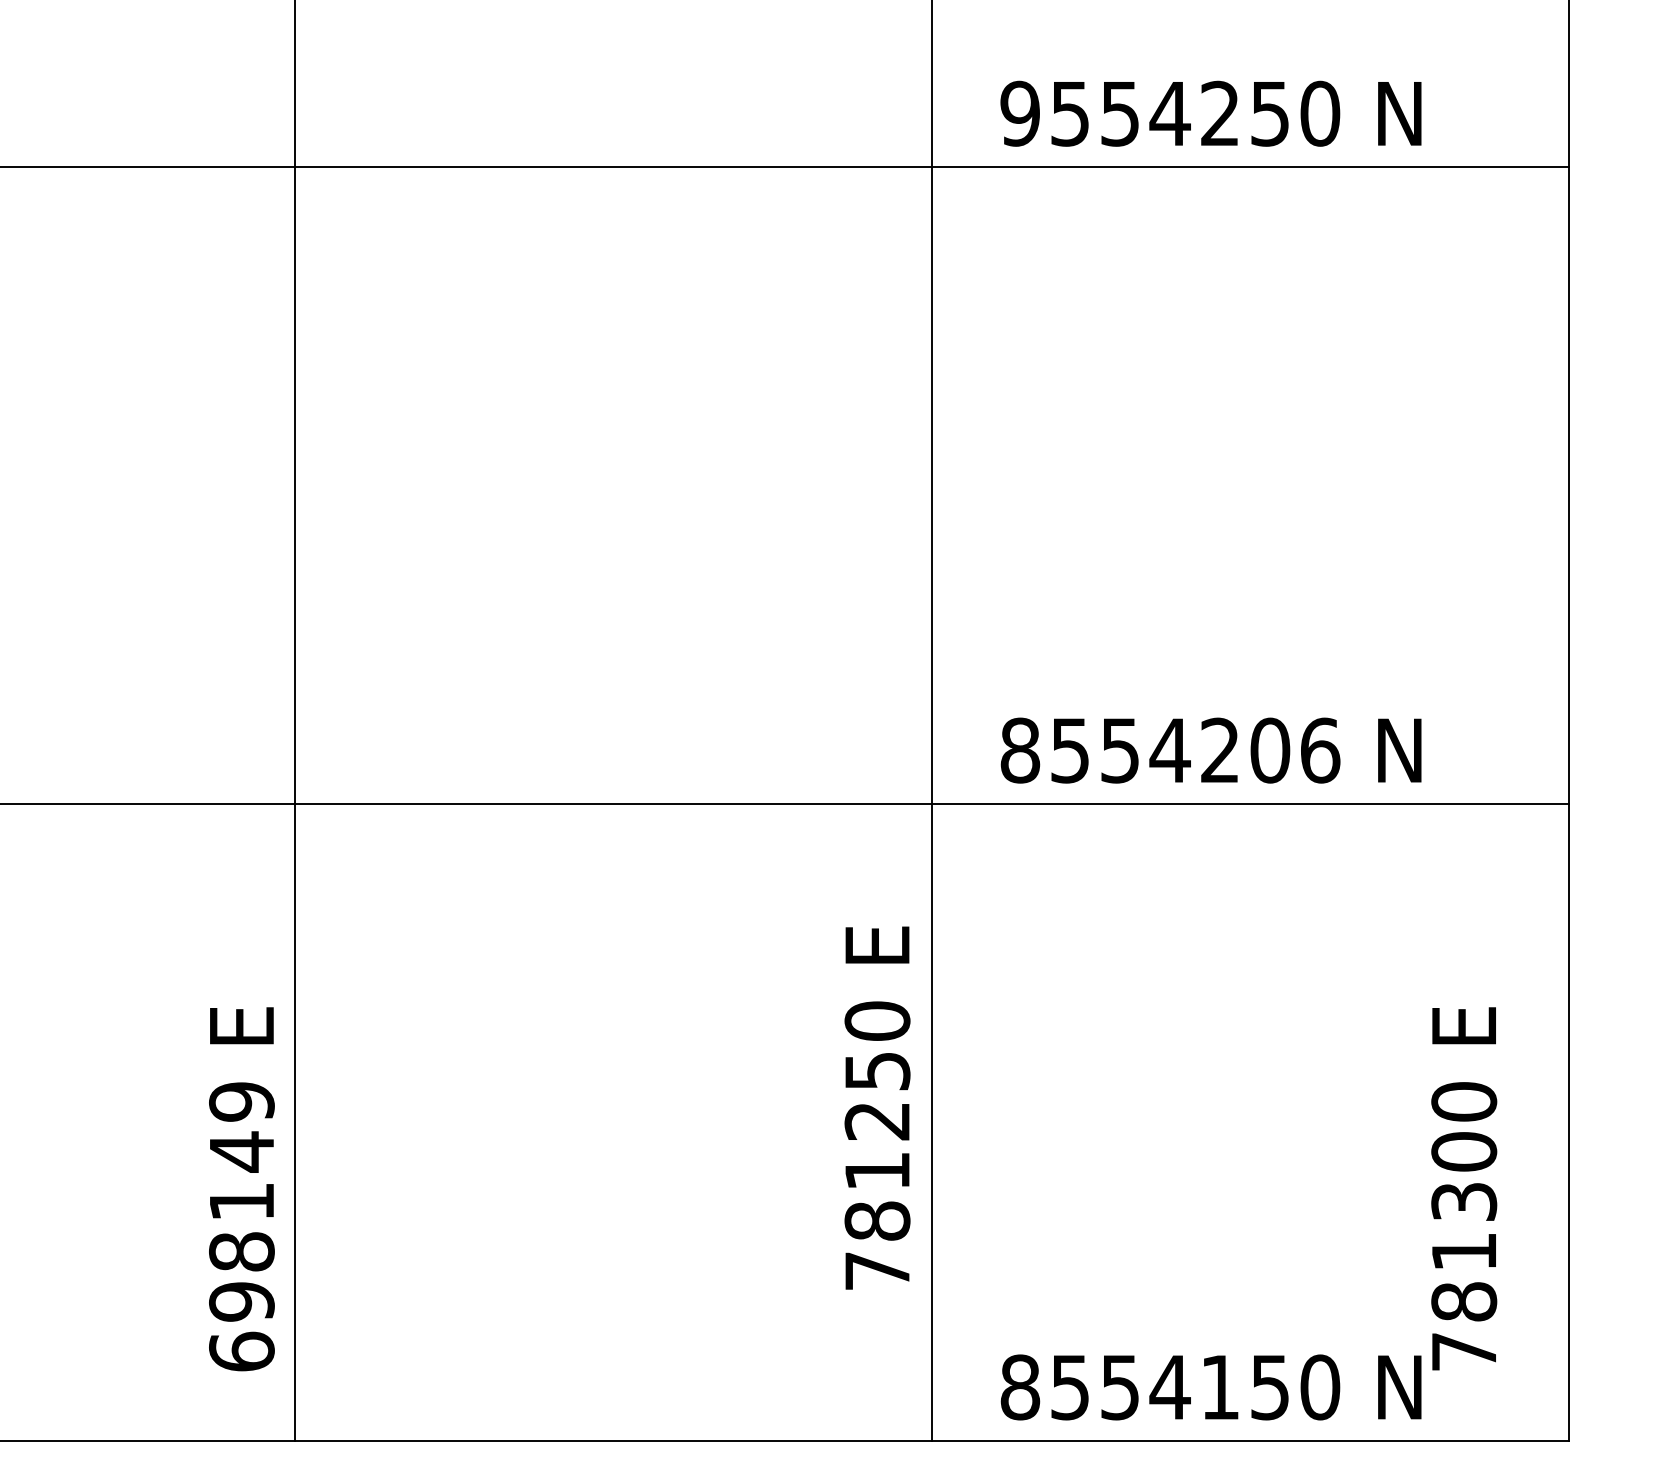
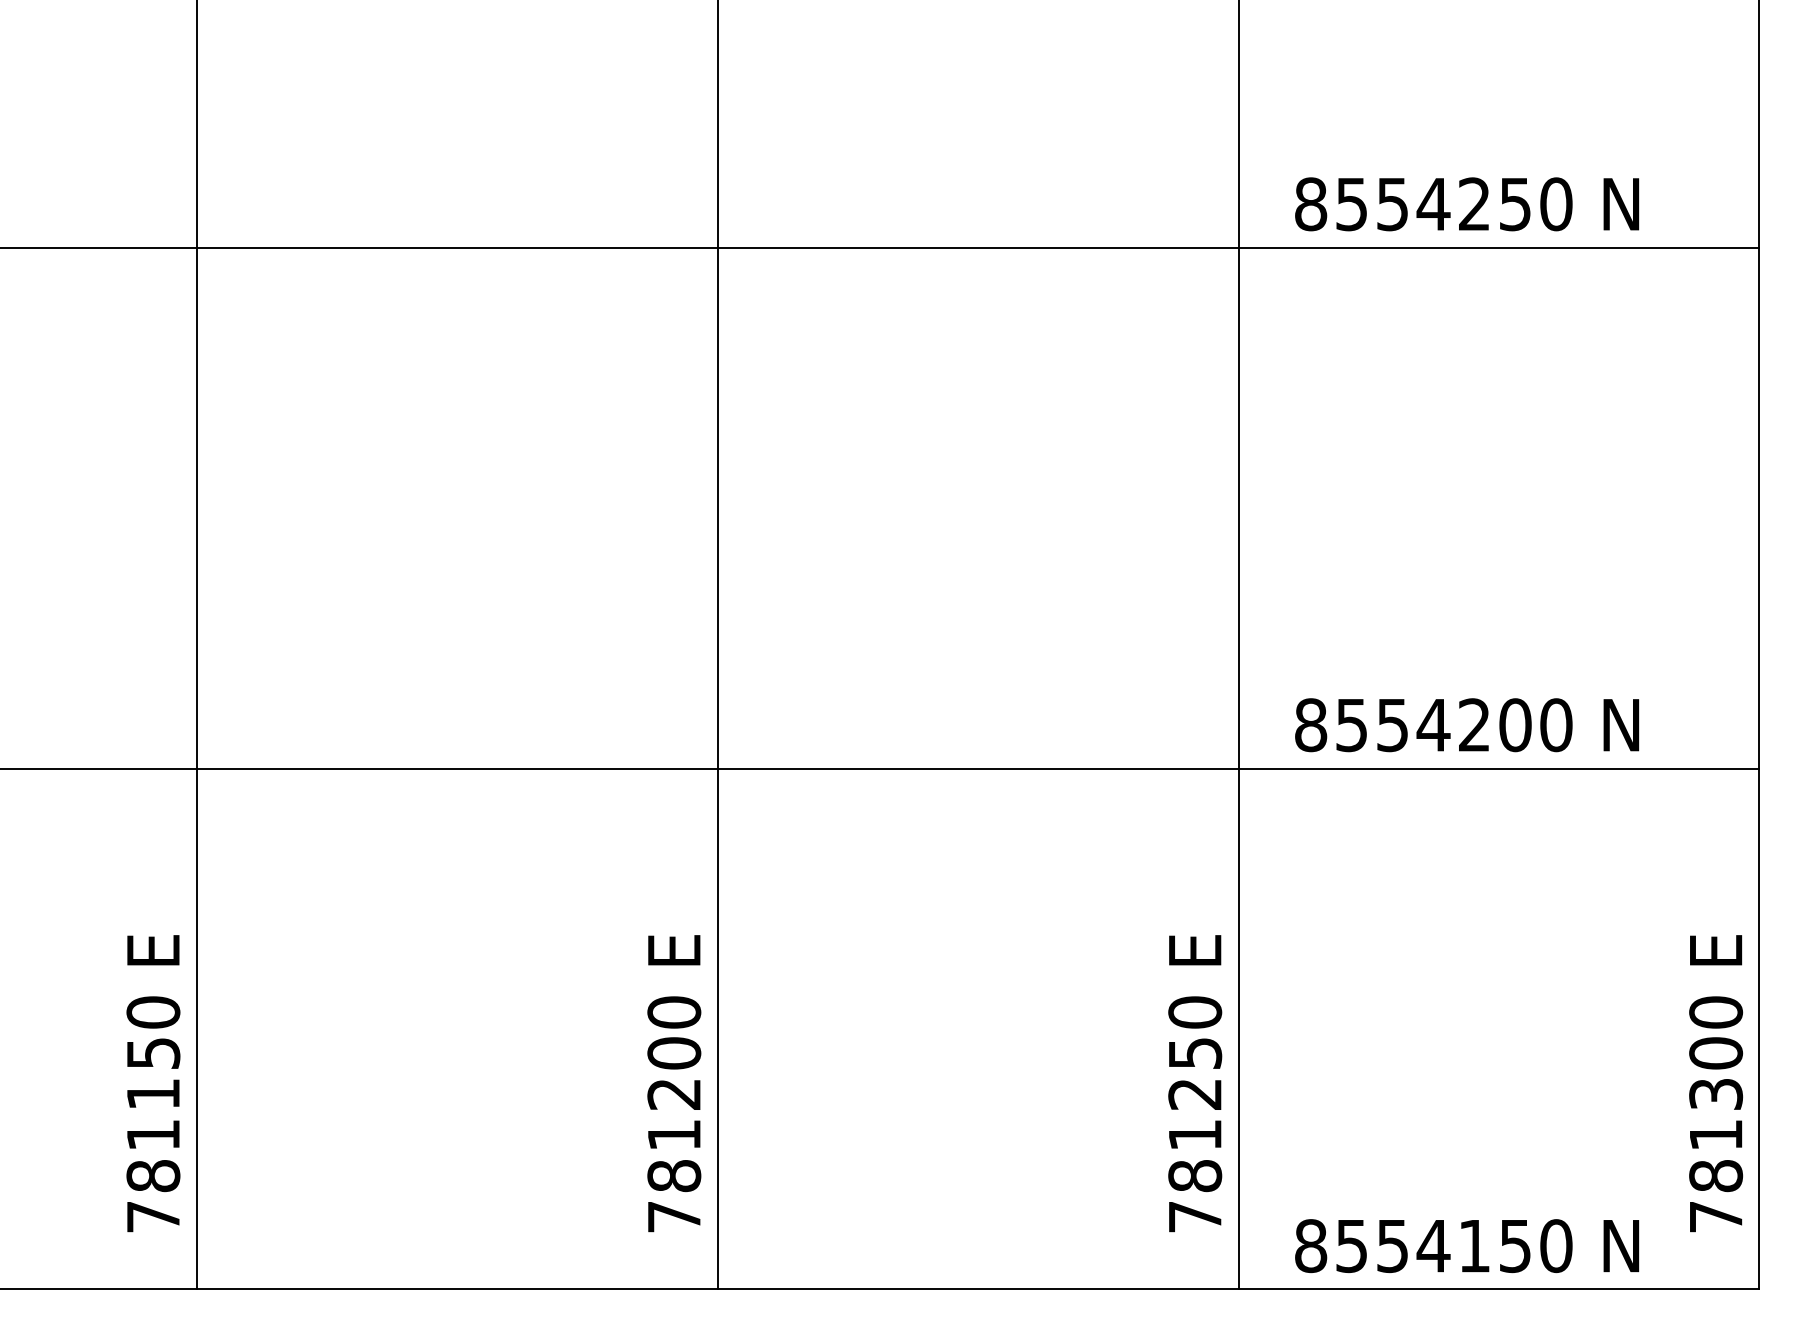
text: (1019, 114) -> (1310, 204), 9554250 -> 8554250
text: (1320, 749) -> (1556, 724), 8554206 -> 8554200
text: (877, 1107) -> (1195, 1083), moved
text: (1464, 1188) -> (1716, 1083), moved
text: (242, 1226) -> (674, 1114), 698149 -> 781200

